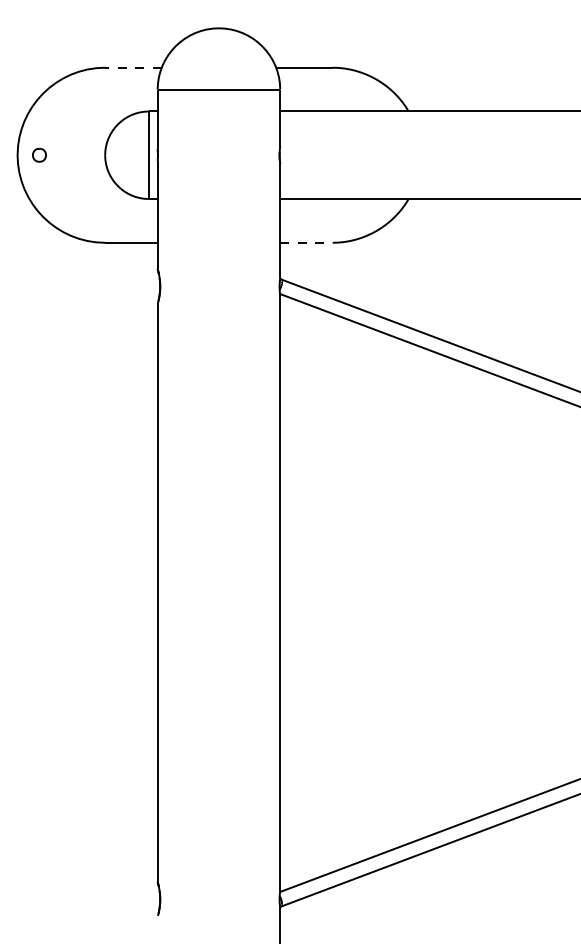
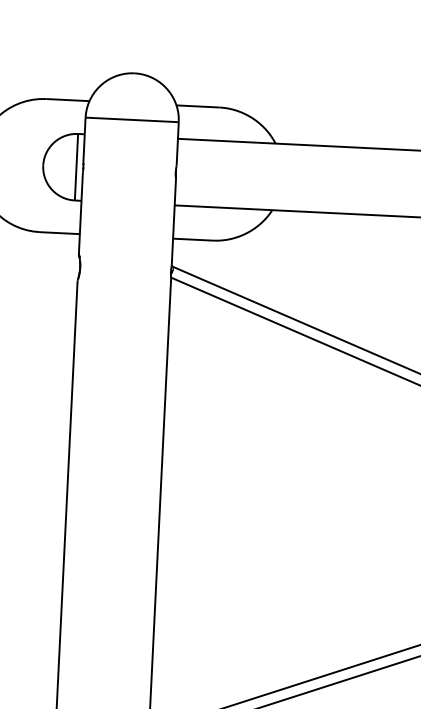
line: (132, 67) -> (67, 99), dashed -> solid
line: (307, 242) -> (193, 239), dashed -> solid

